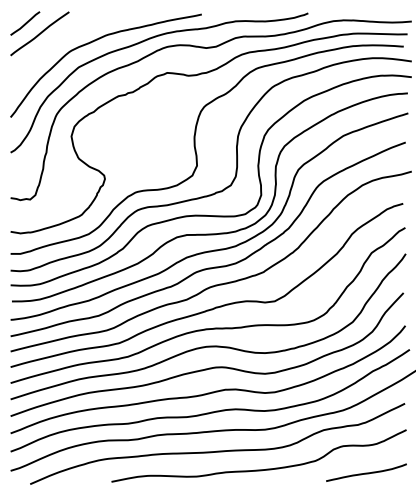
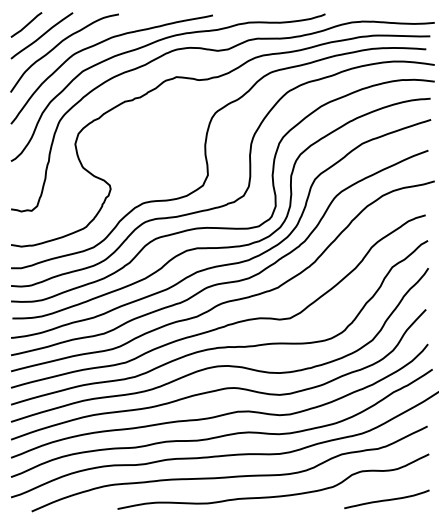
curve: (55, 42) -> (58, 45), added

